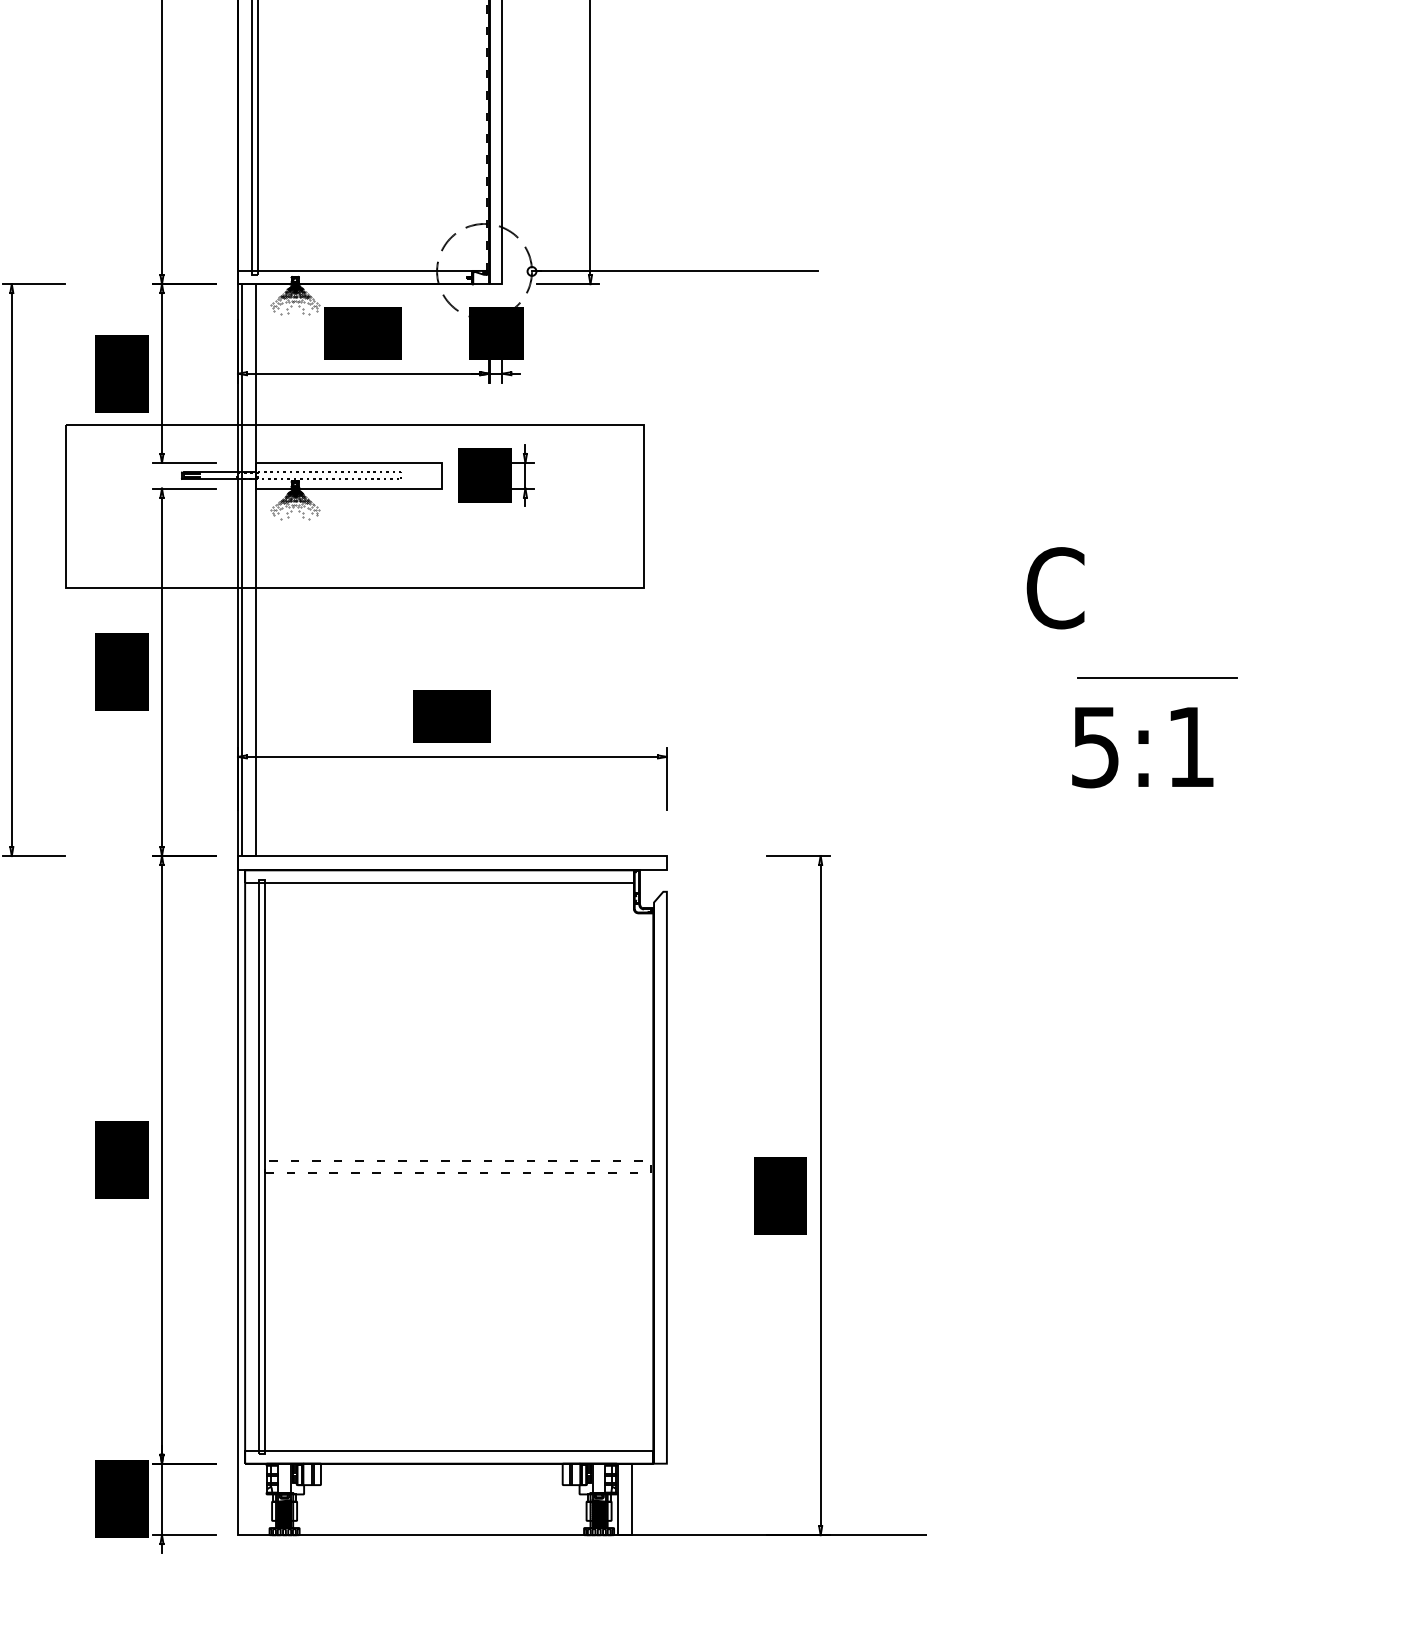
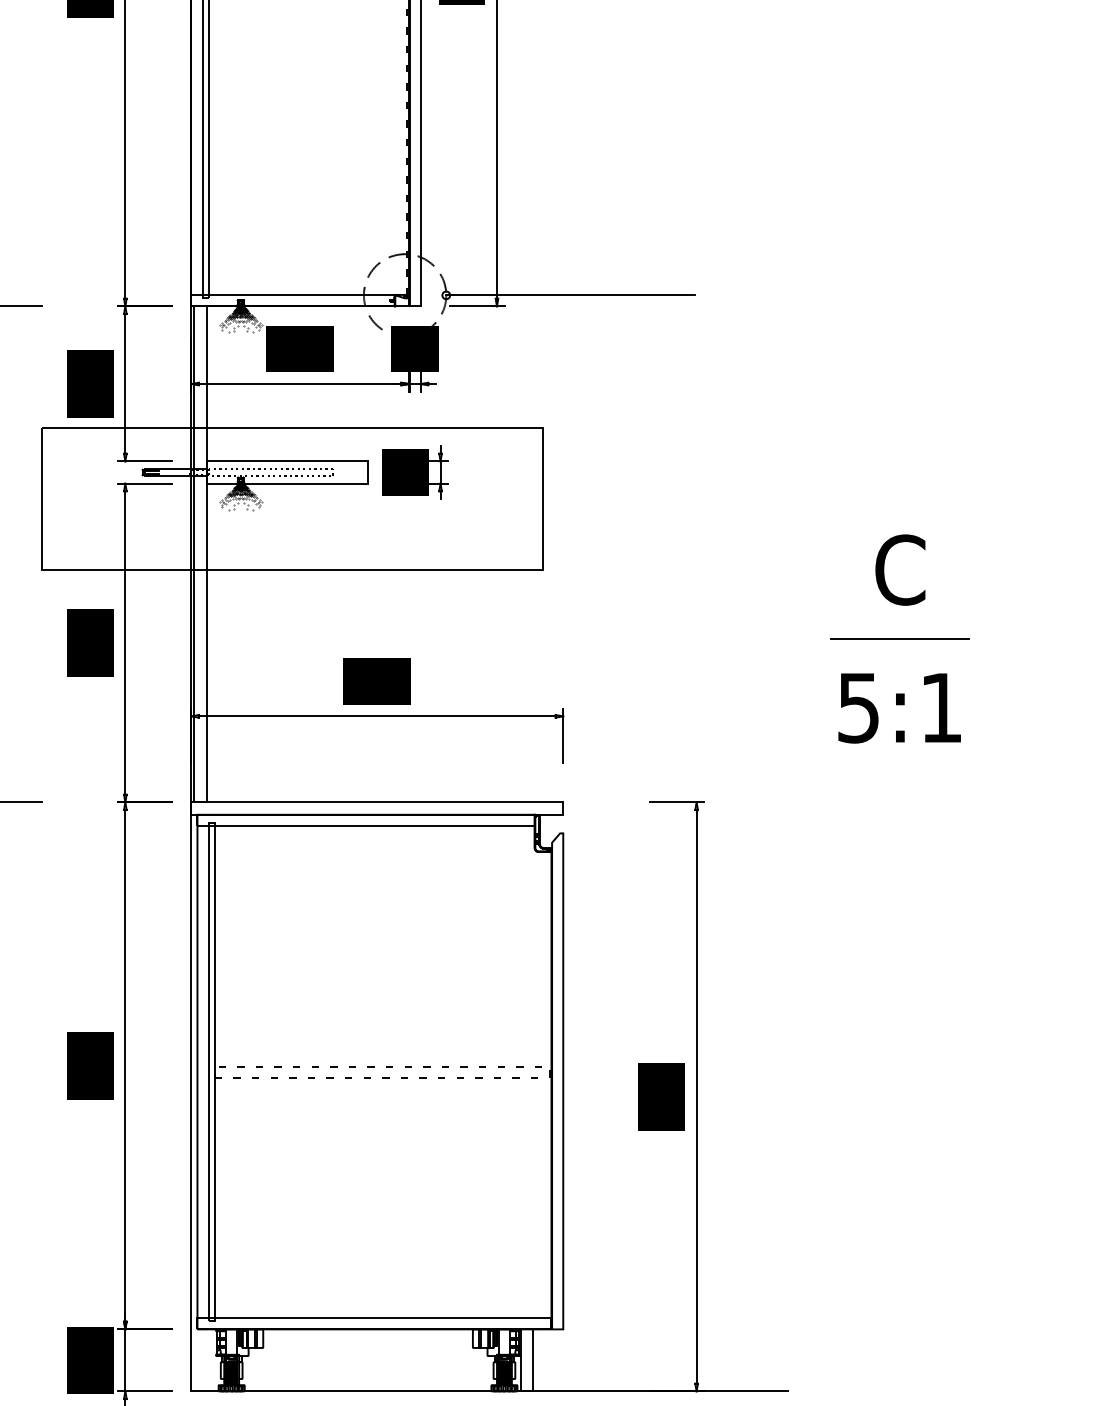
line: (1157, 677) -> (900, 638), moved
text: (1142, 747) -> (899, 708), moved

